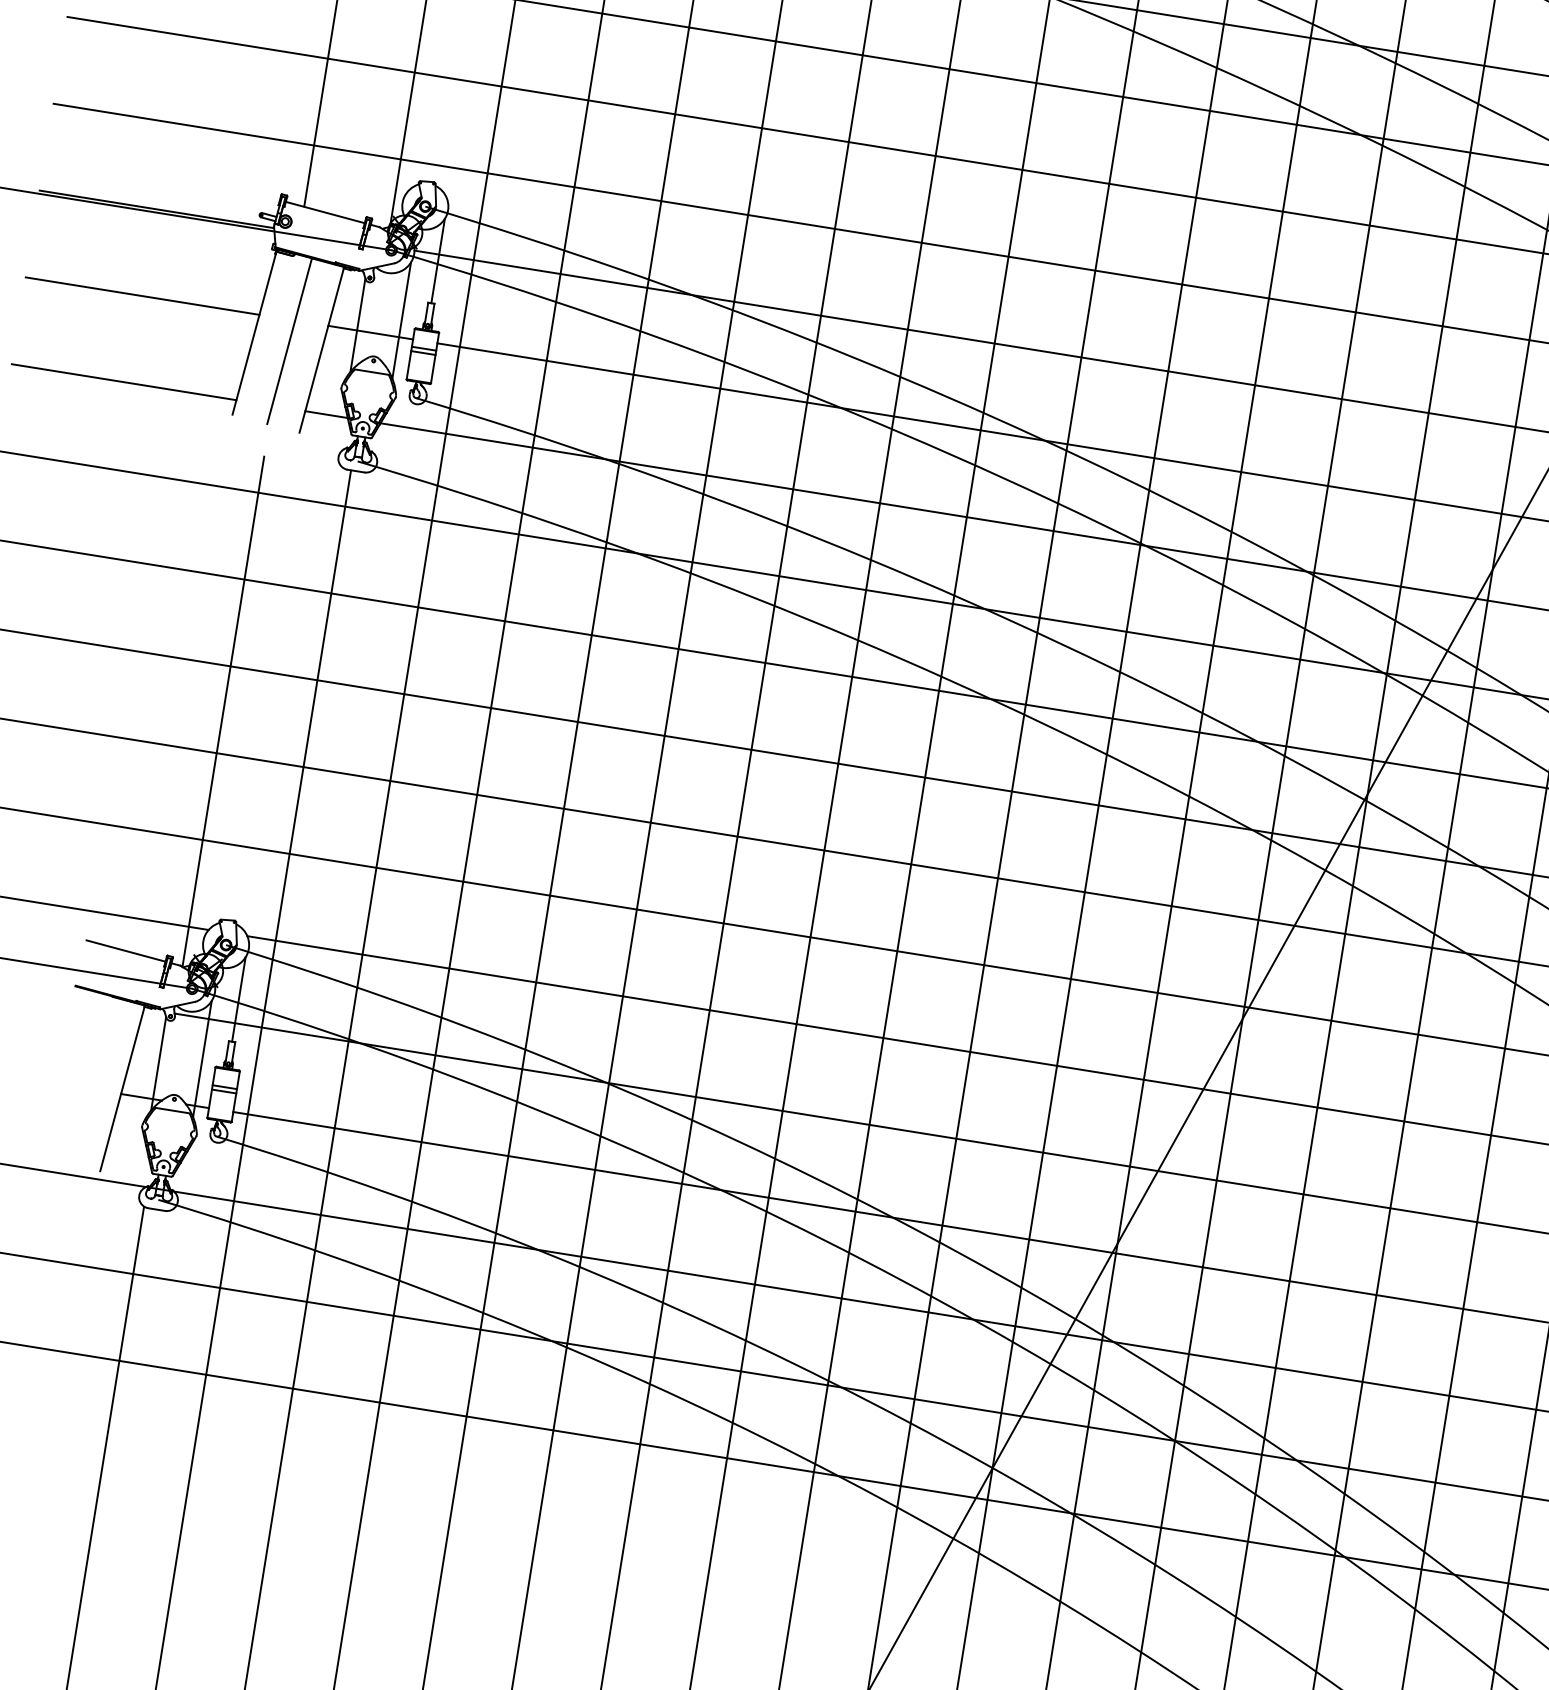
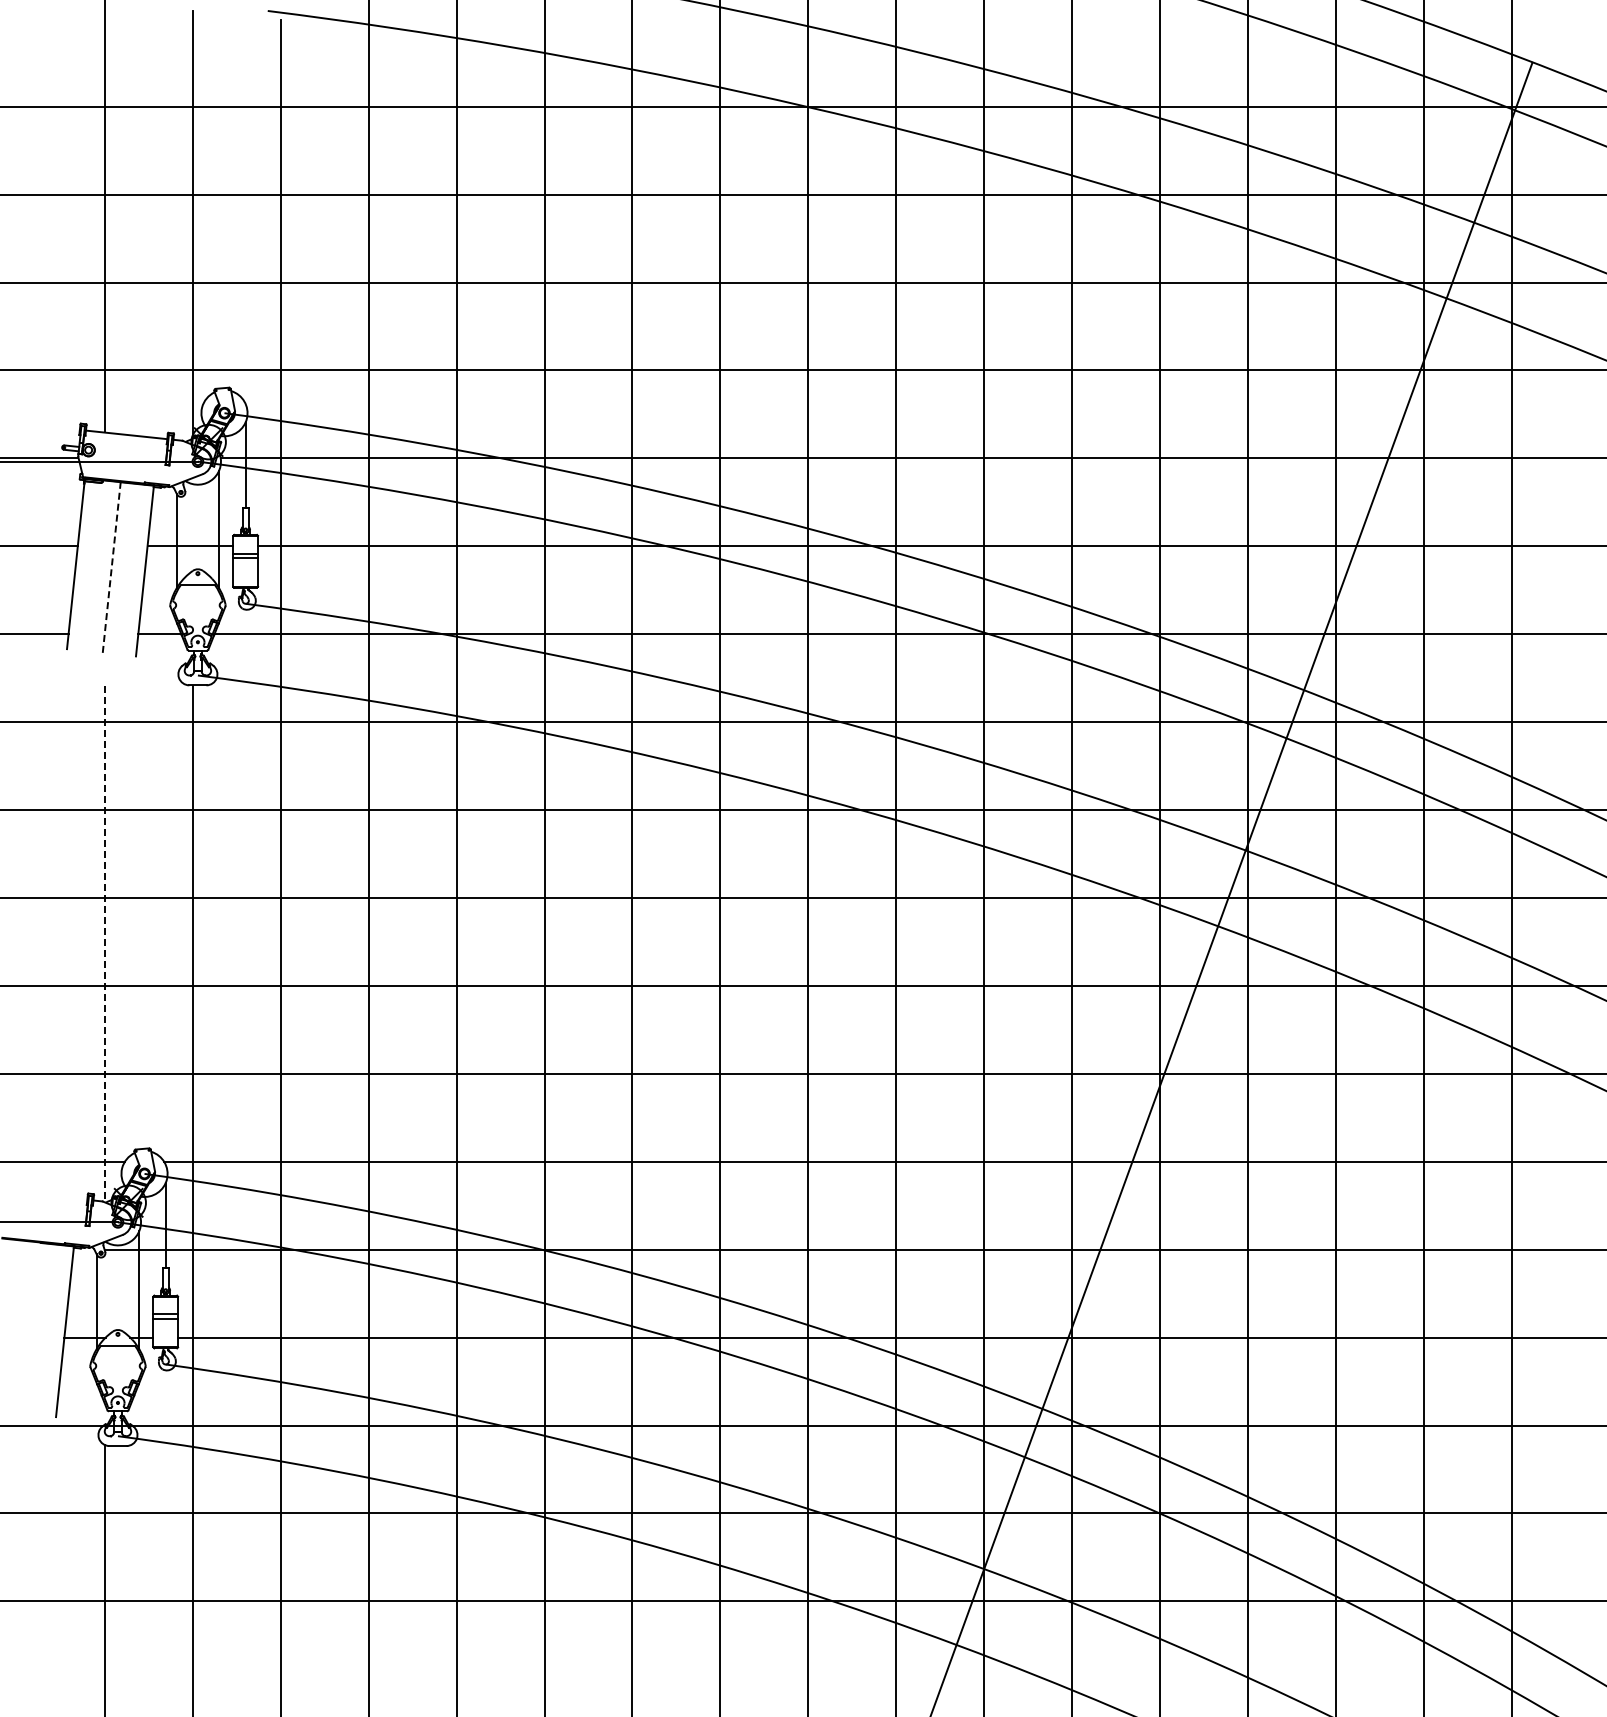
line: (289, 341) -> (111, 567), solid -> dashed
line: (222, 712) -> (104, 944), solid -> dashed
line: (125, 950) -> (46, 1195), removed

